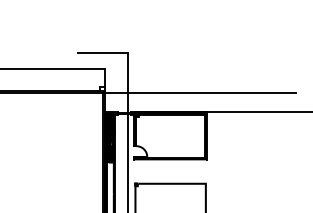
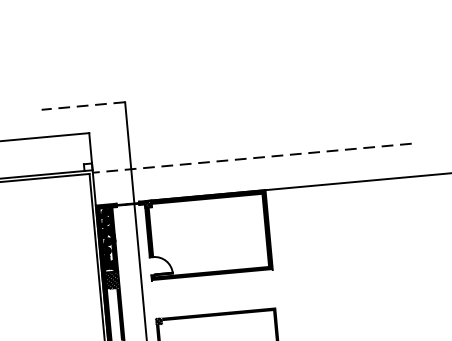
line: (102, 52) -> (82, 105), solid -> dashed
line: (200, 92) -> (251, 157), solid -> dashed

